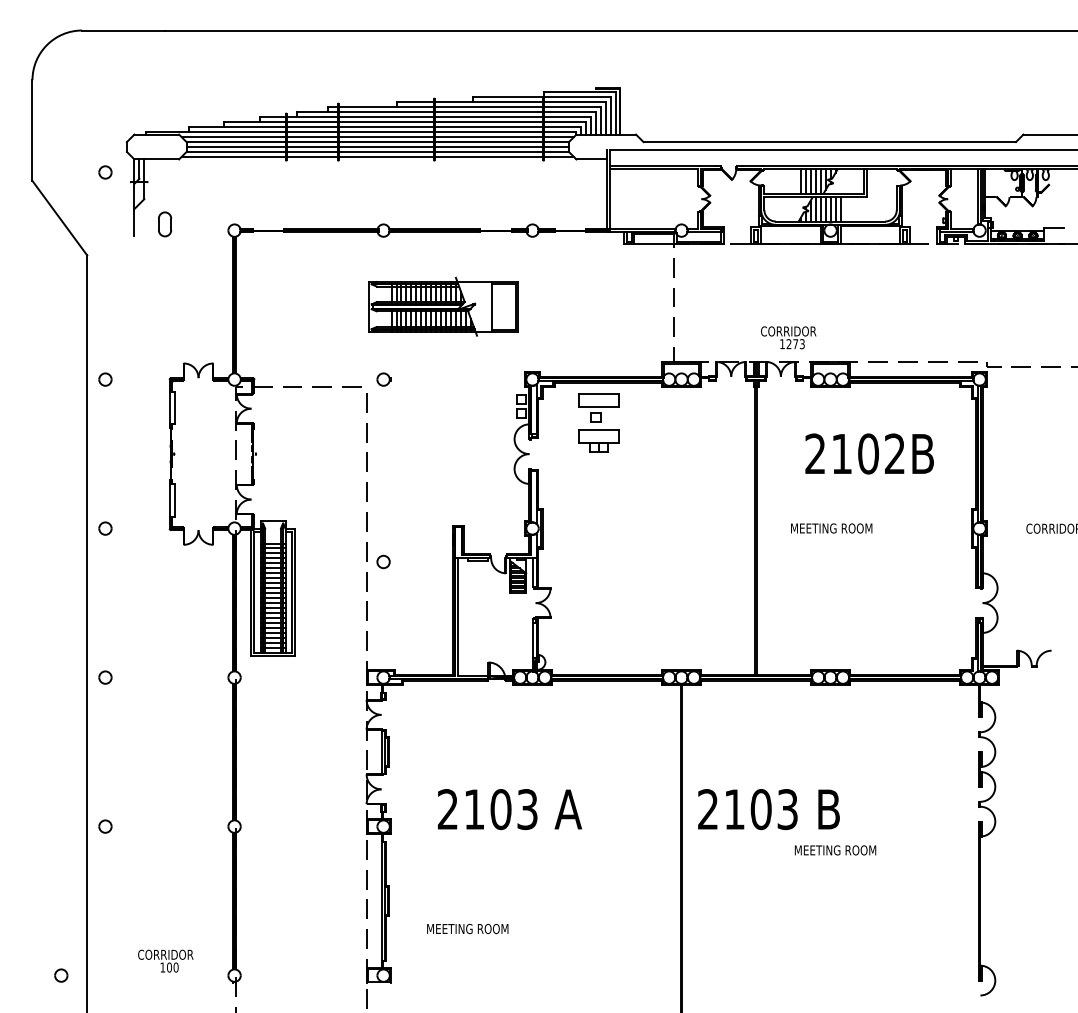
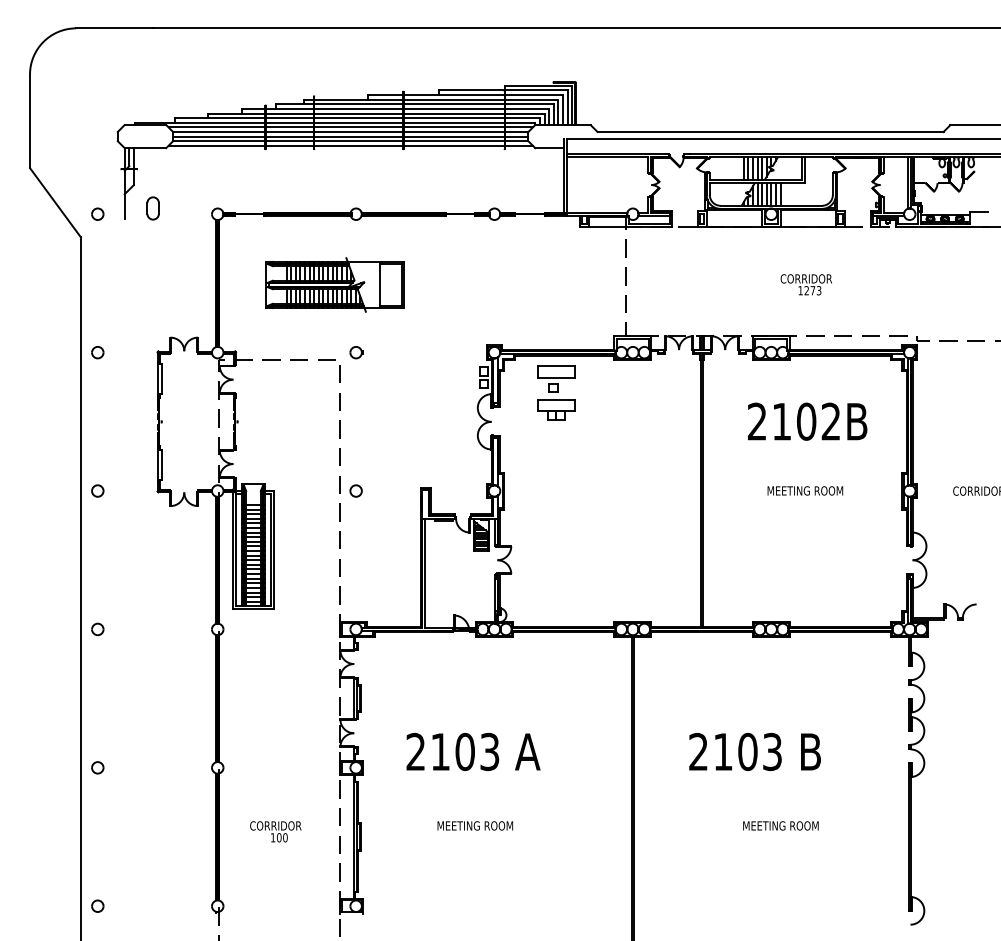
part: (105, 171) -> (97, 213), moved
part: (443, 306) -> (334, 284), moved
text: (787, 337) -> (805, 284), moved
text: (831, 528) -> (805, 490), moved
part: (382, 561) -> (355, 490), moved
text: (768, 809) -> (754, 751), moved
text: (835, 849) -> (780, 825), moved
text: (467, 928) -> (475, 825), moved
text: (165, 960) -> (275, 831), moved
part: (60, 974) -> (97, 905), moved

